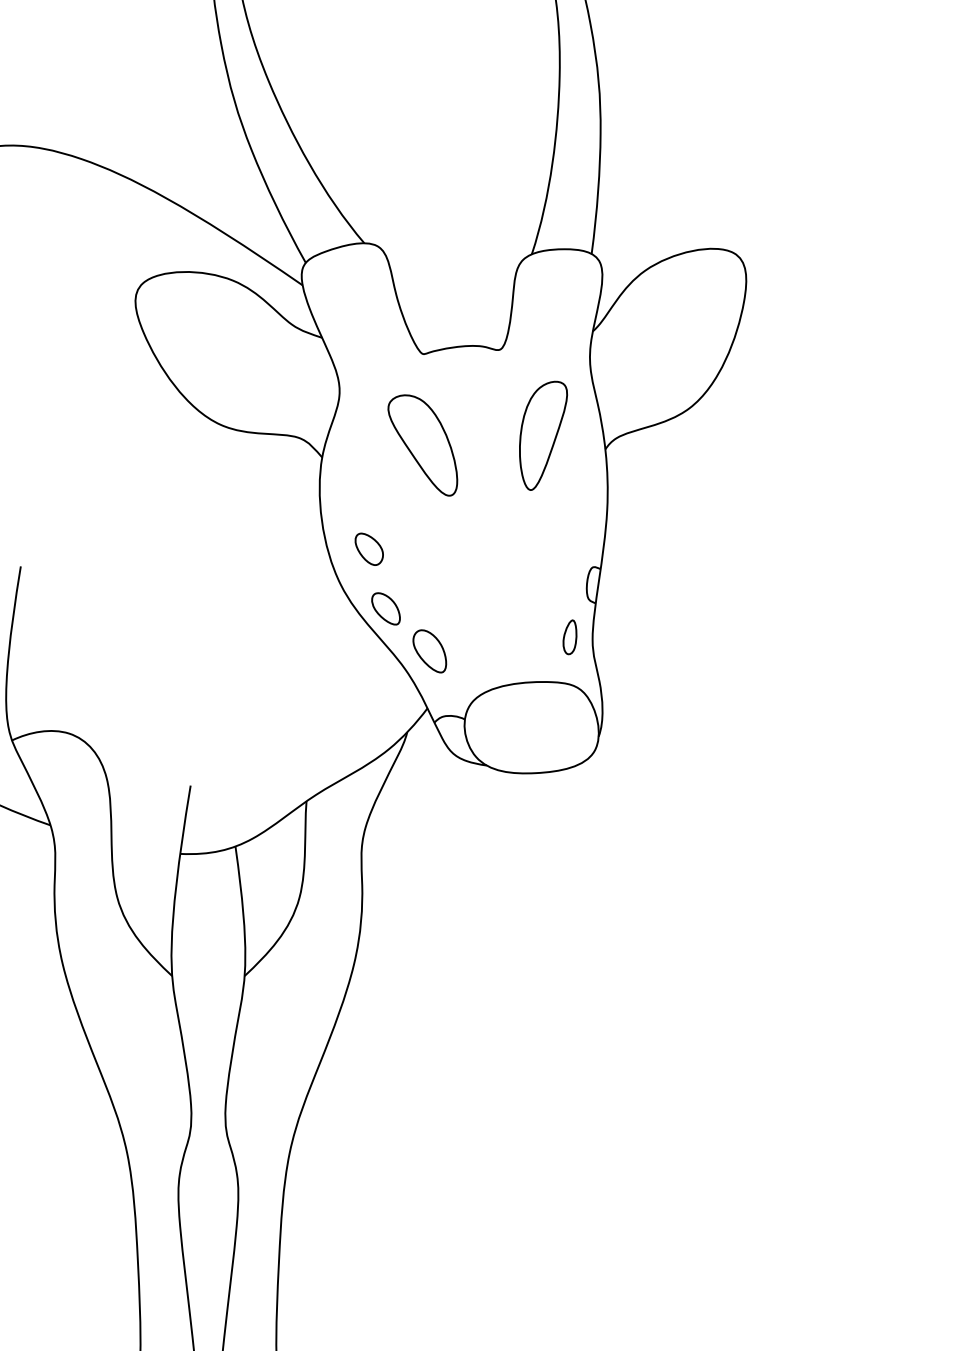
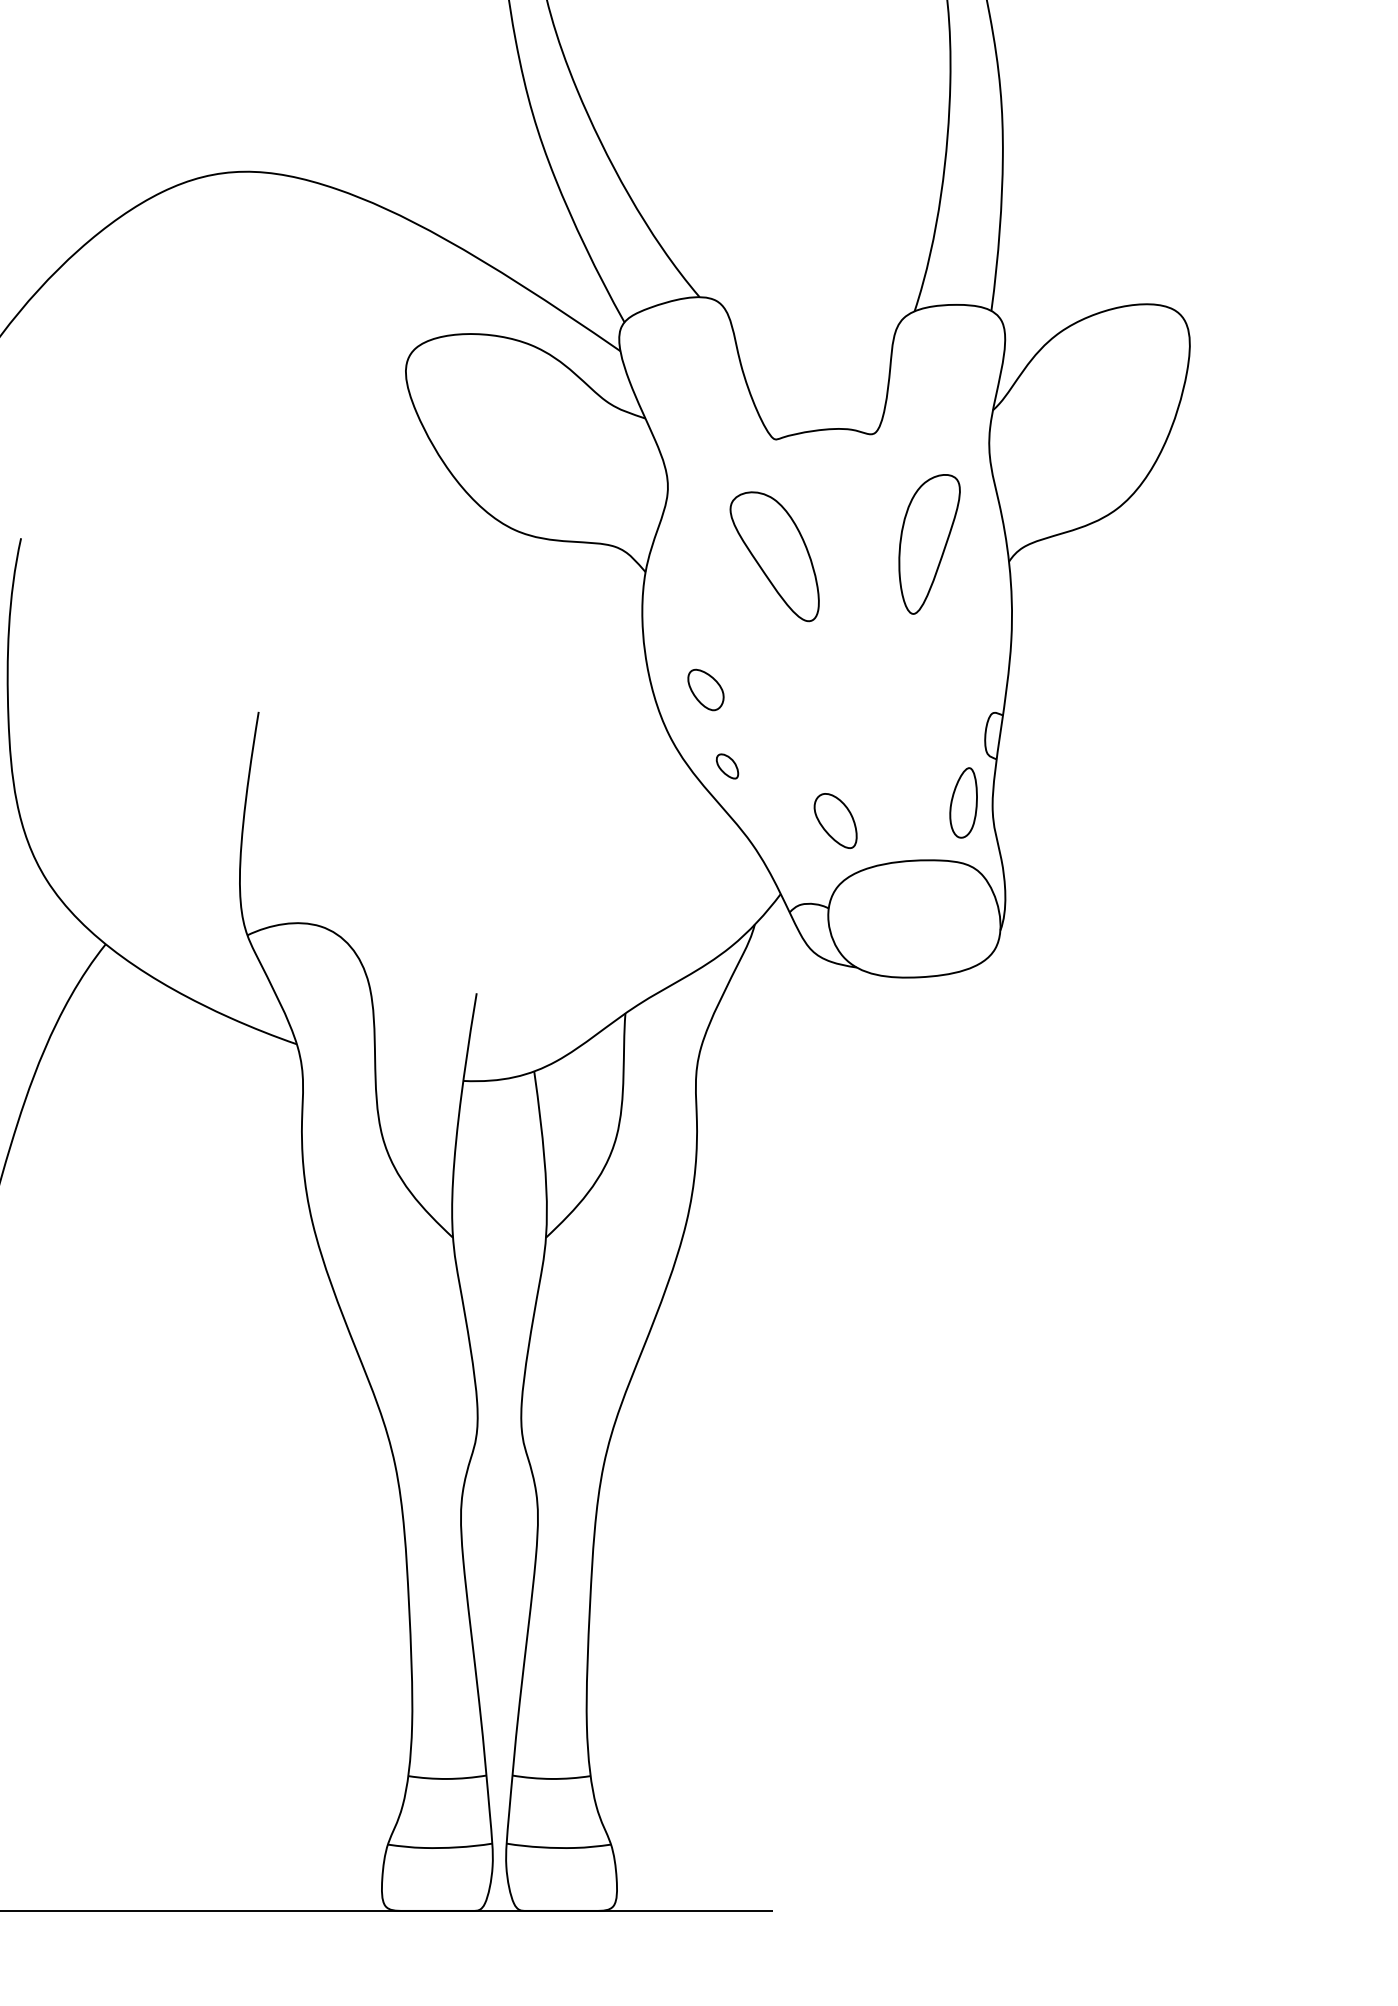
part: (386, 608) -> (727, 766), size x0.6
part: (569, 636) -> (963, 802), size x1.6
part: (429, 650) -> (835, 820), moved

